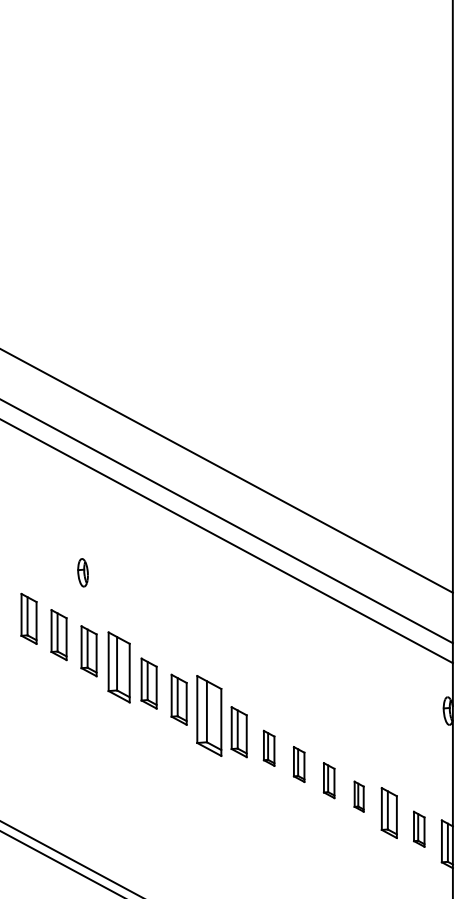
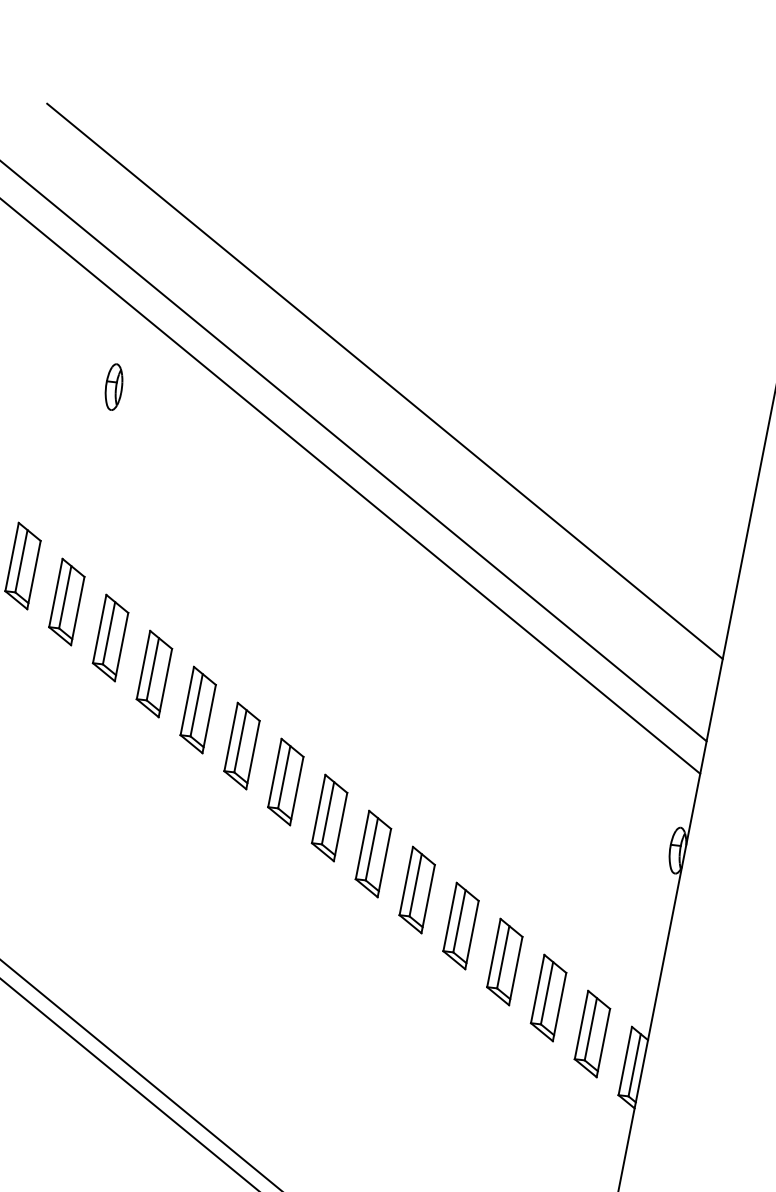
part: (82, 572) -> (113, 386), moved
part: (118, 667) -> (153, 673), size x0.71
part: (208, 715) -> (284, 781), size x0.62
part: (268, 748) -> (372, 854), size x1.43
part: (298, 764) -> (415, 889), size x1.43
part: (328, 780) -> (459, 925), size x1.43
part: (358, 796) -> (503, 961), size x1.67
part: (418, 829) -> (590, 1034), size x1.43

